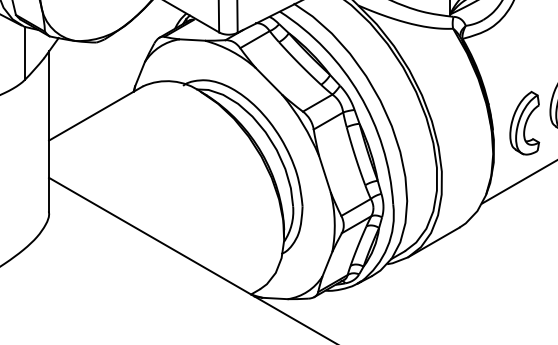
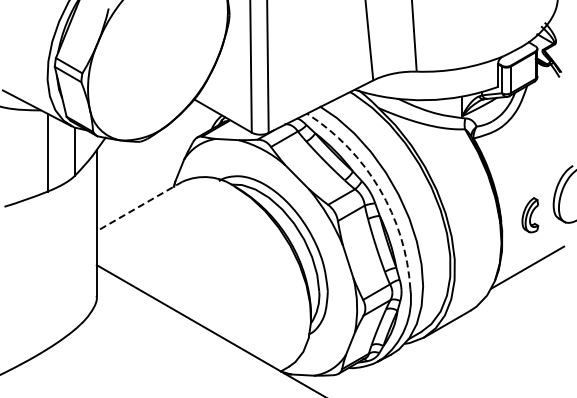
arc: (359, 94) -> (379, 189), solid -> dashed
line: (95, 113) -> (139, 206), solid -> dashed
part: (524, 122) -> (530, 214), size x0.6

